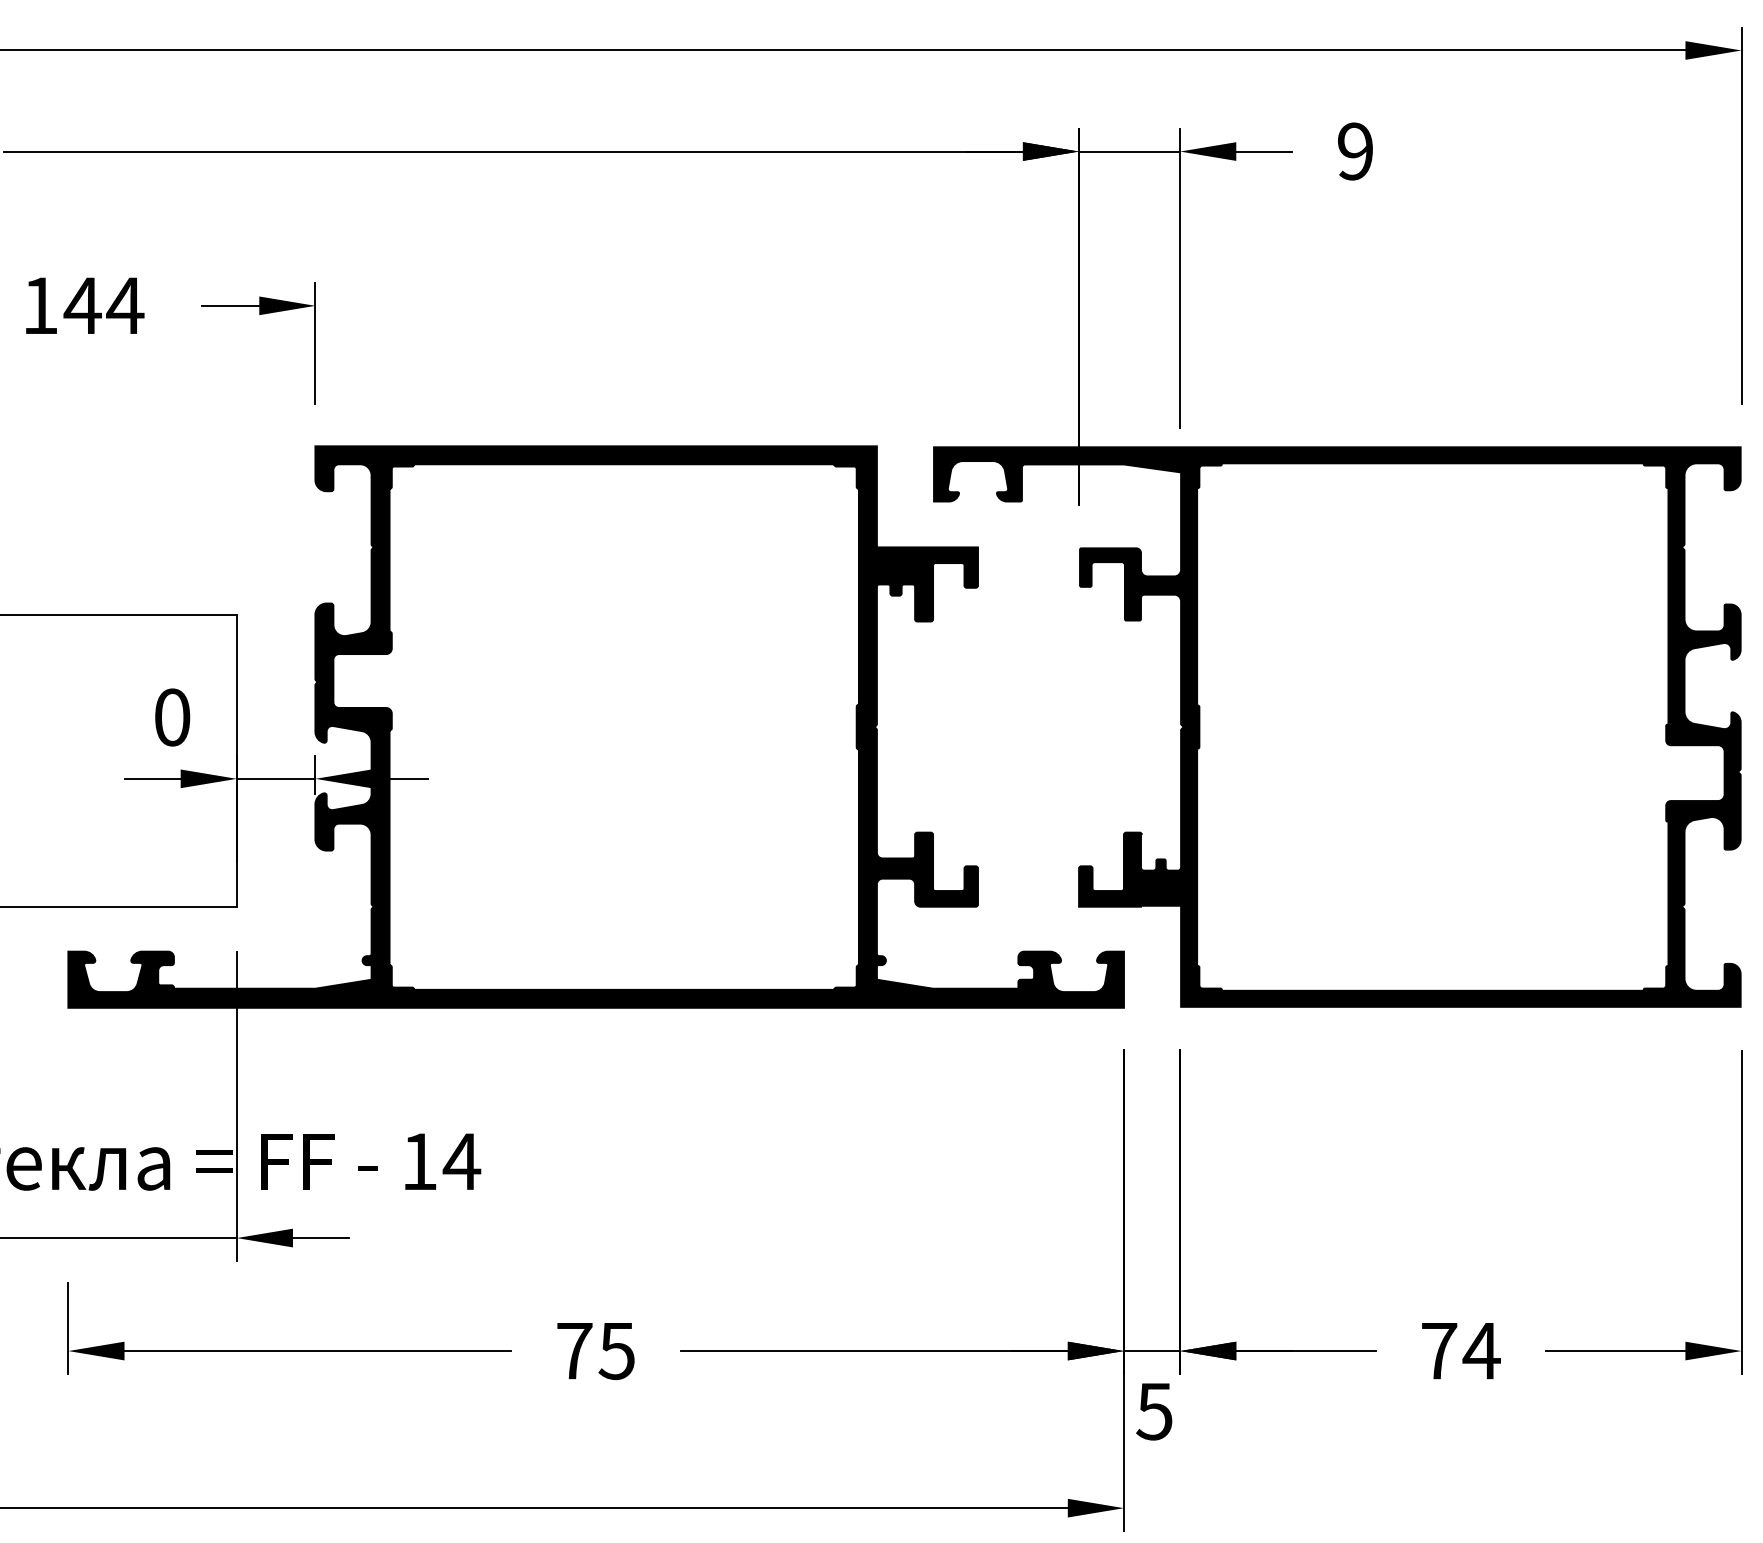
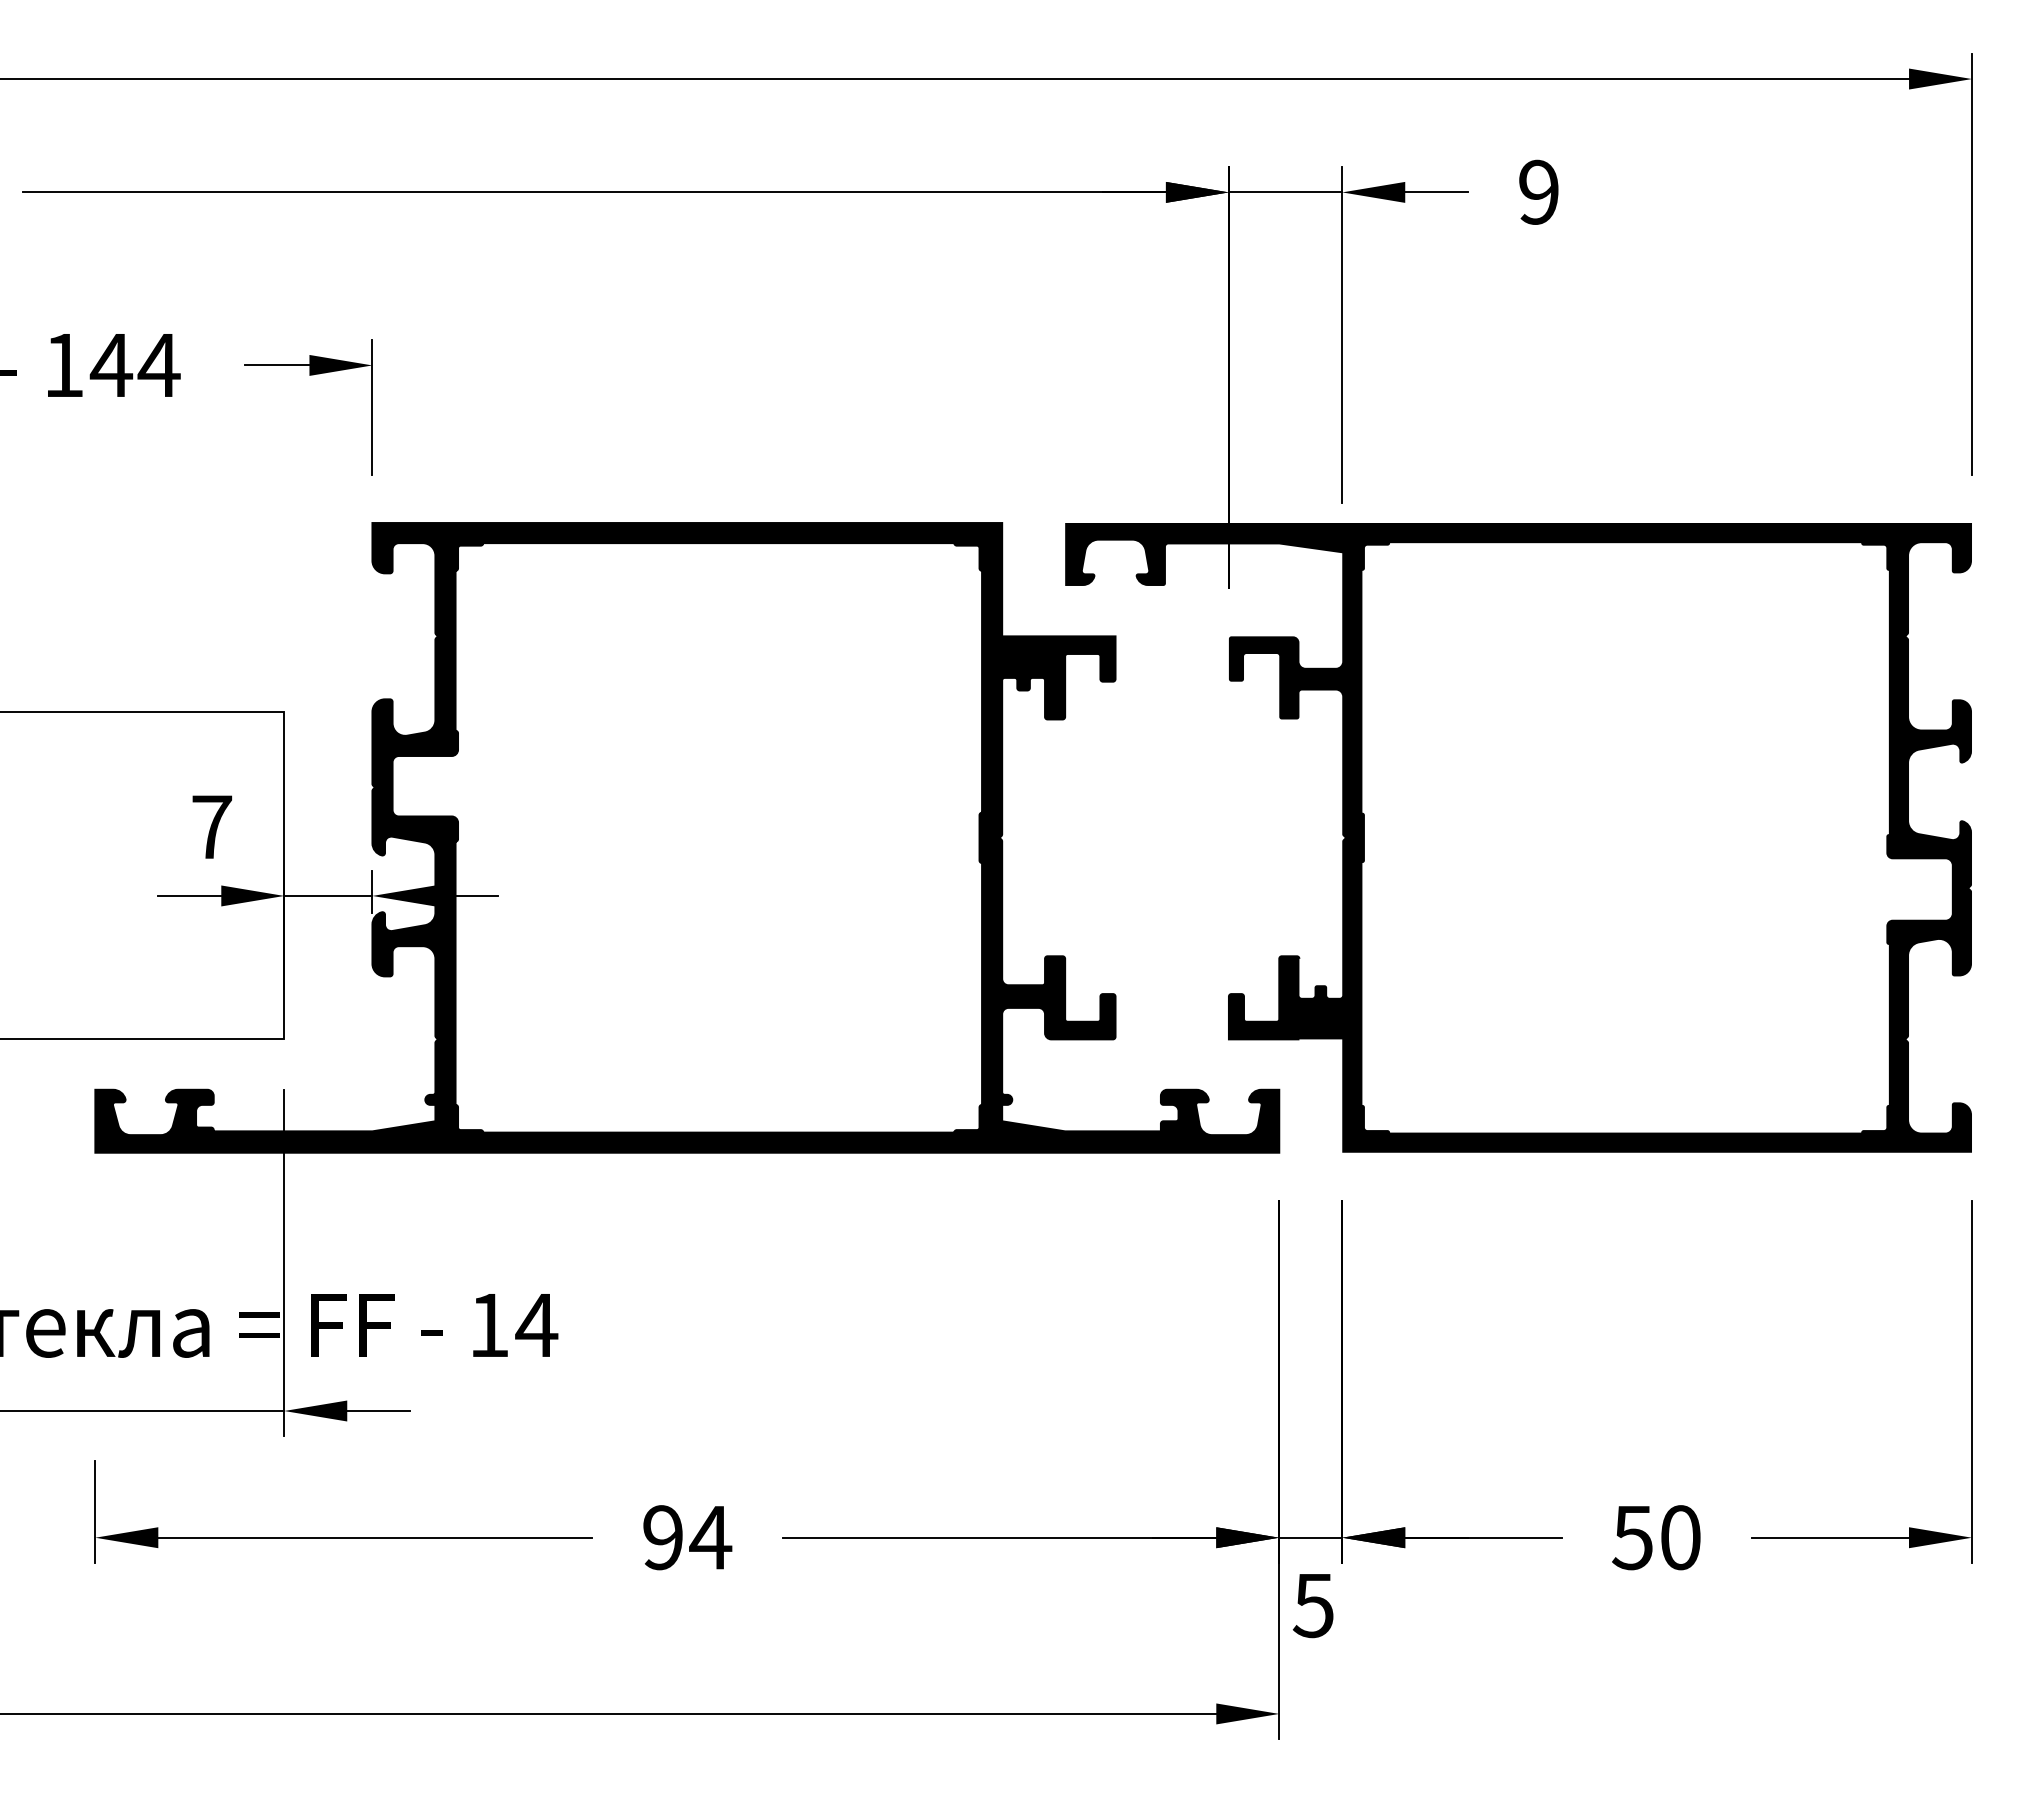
text: (172, 716) -> (212, 826), 0 -> 7
text: (596, 1350) -> (687, 1537), 75 -> 94
text: (1461, 1350) -> (1657, 1537), 74 -> 50

